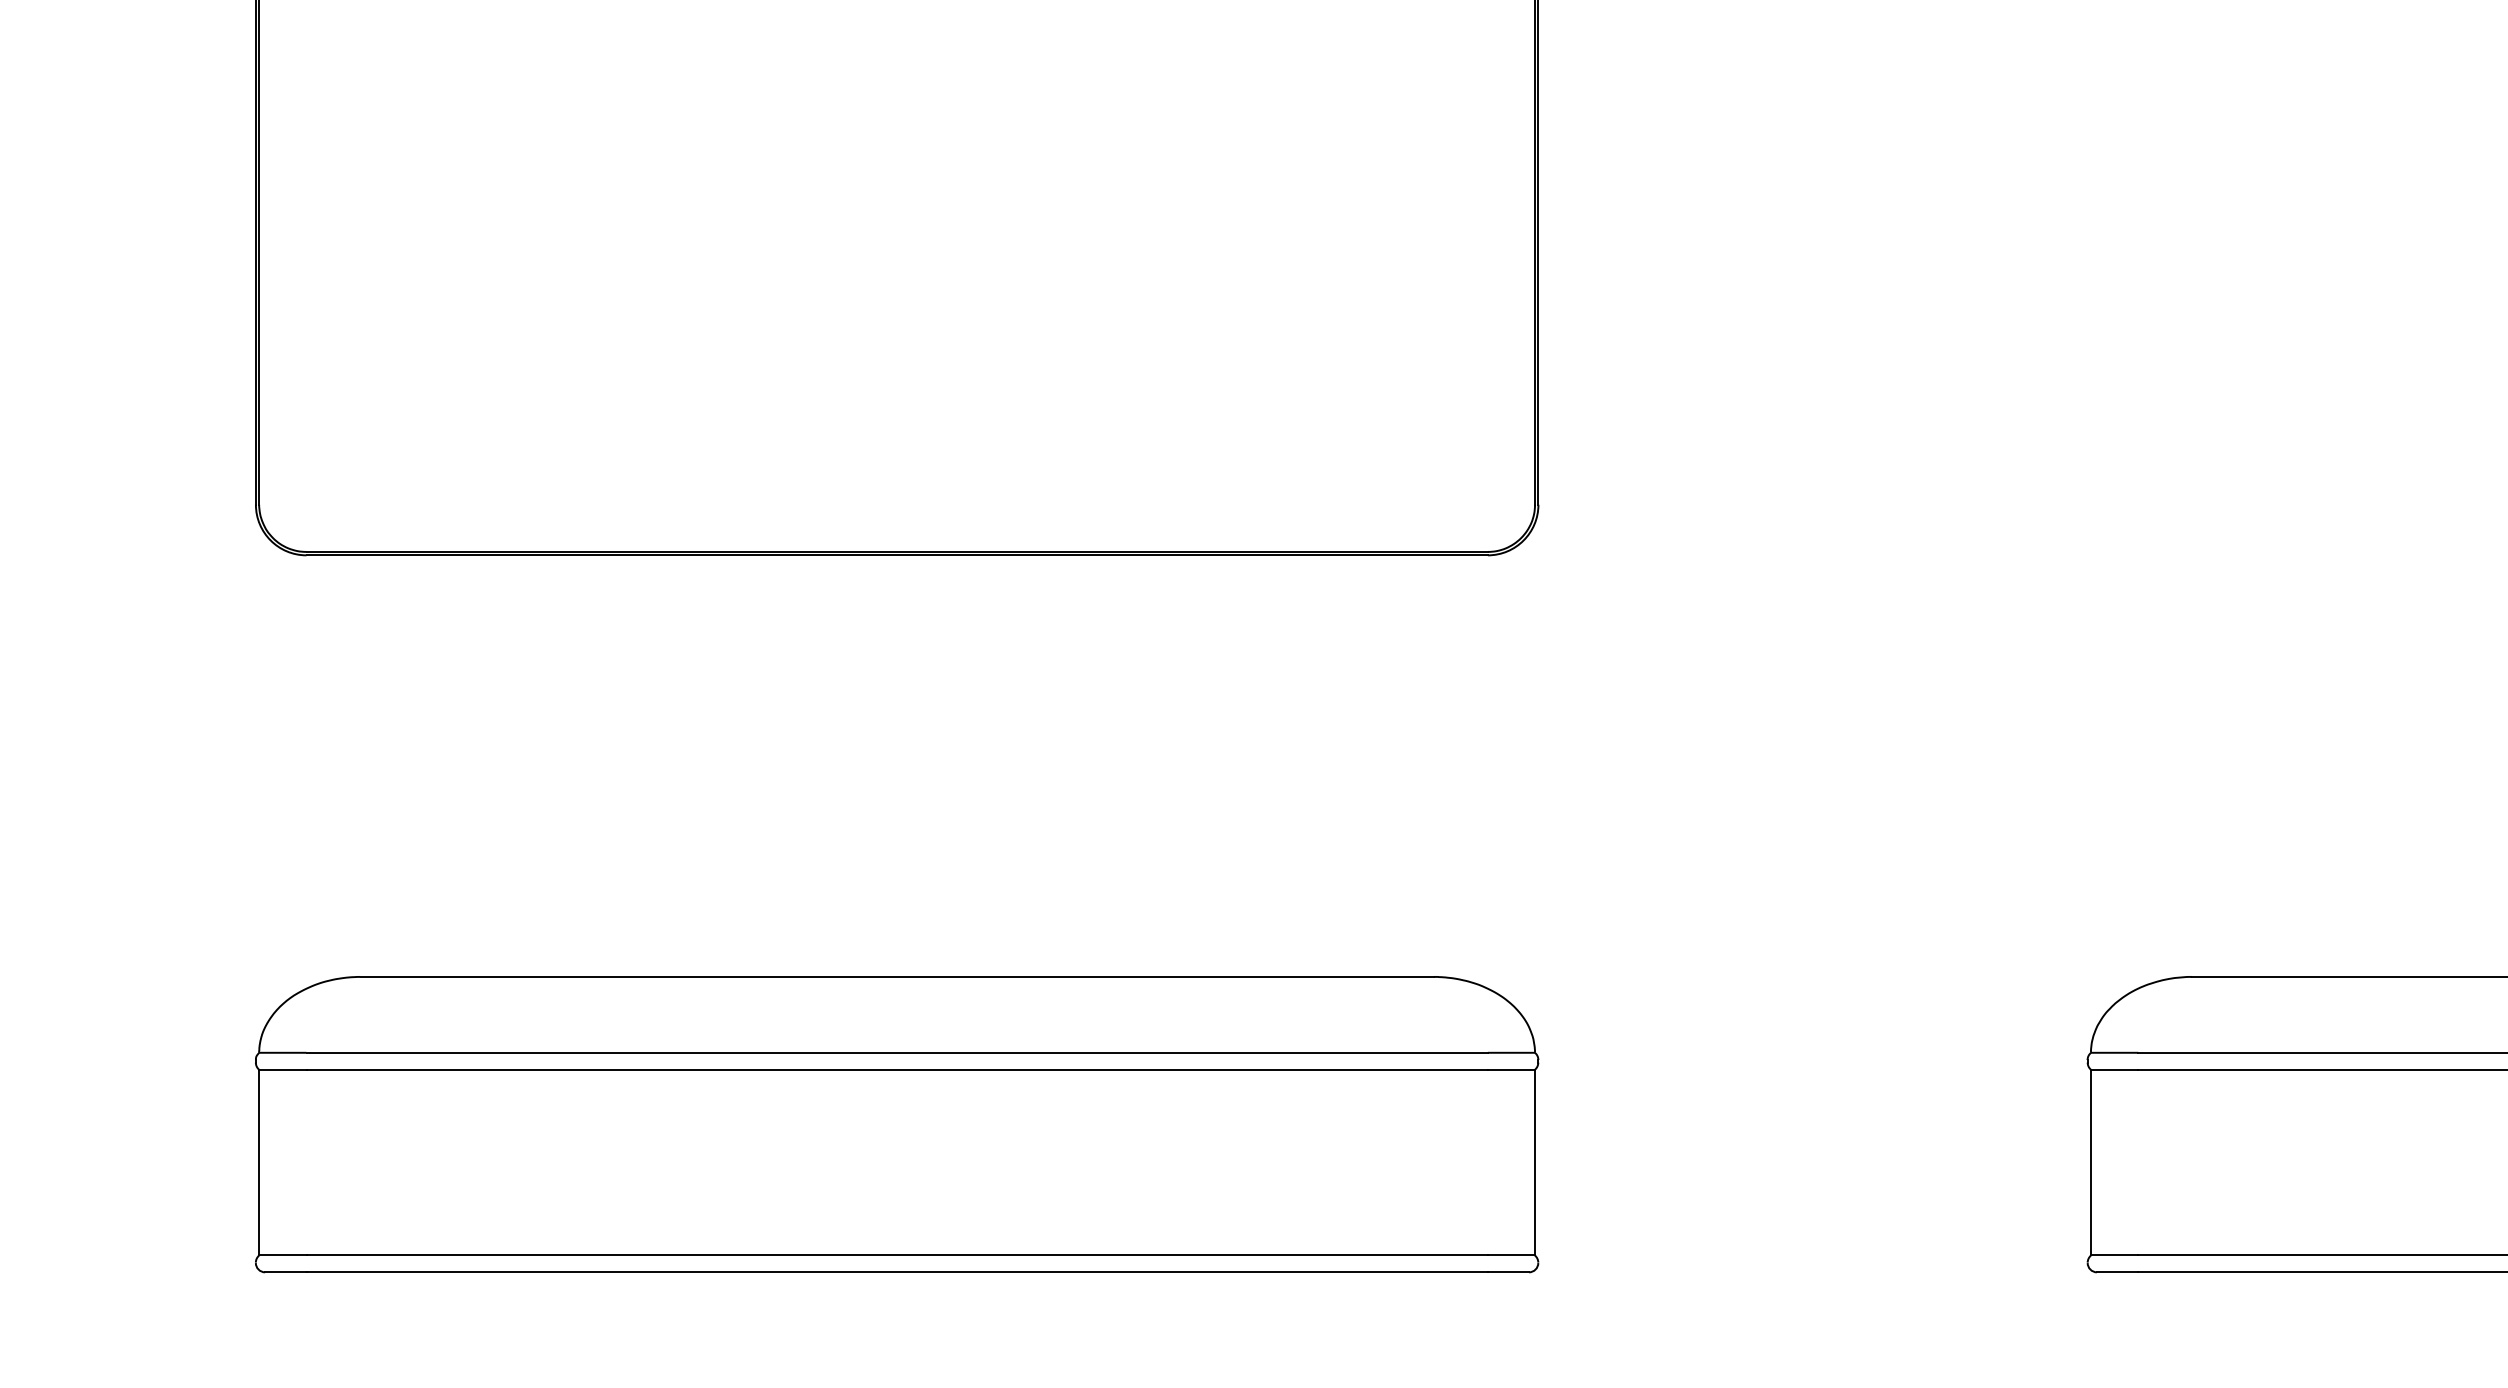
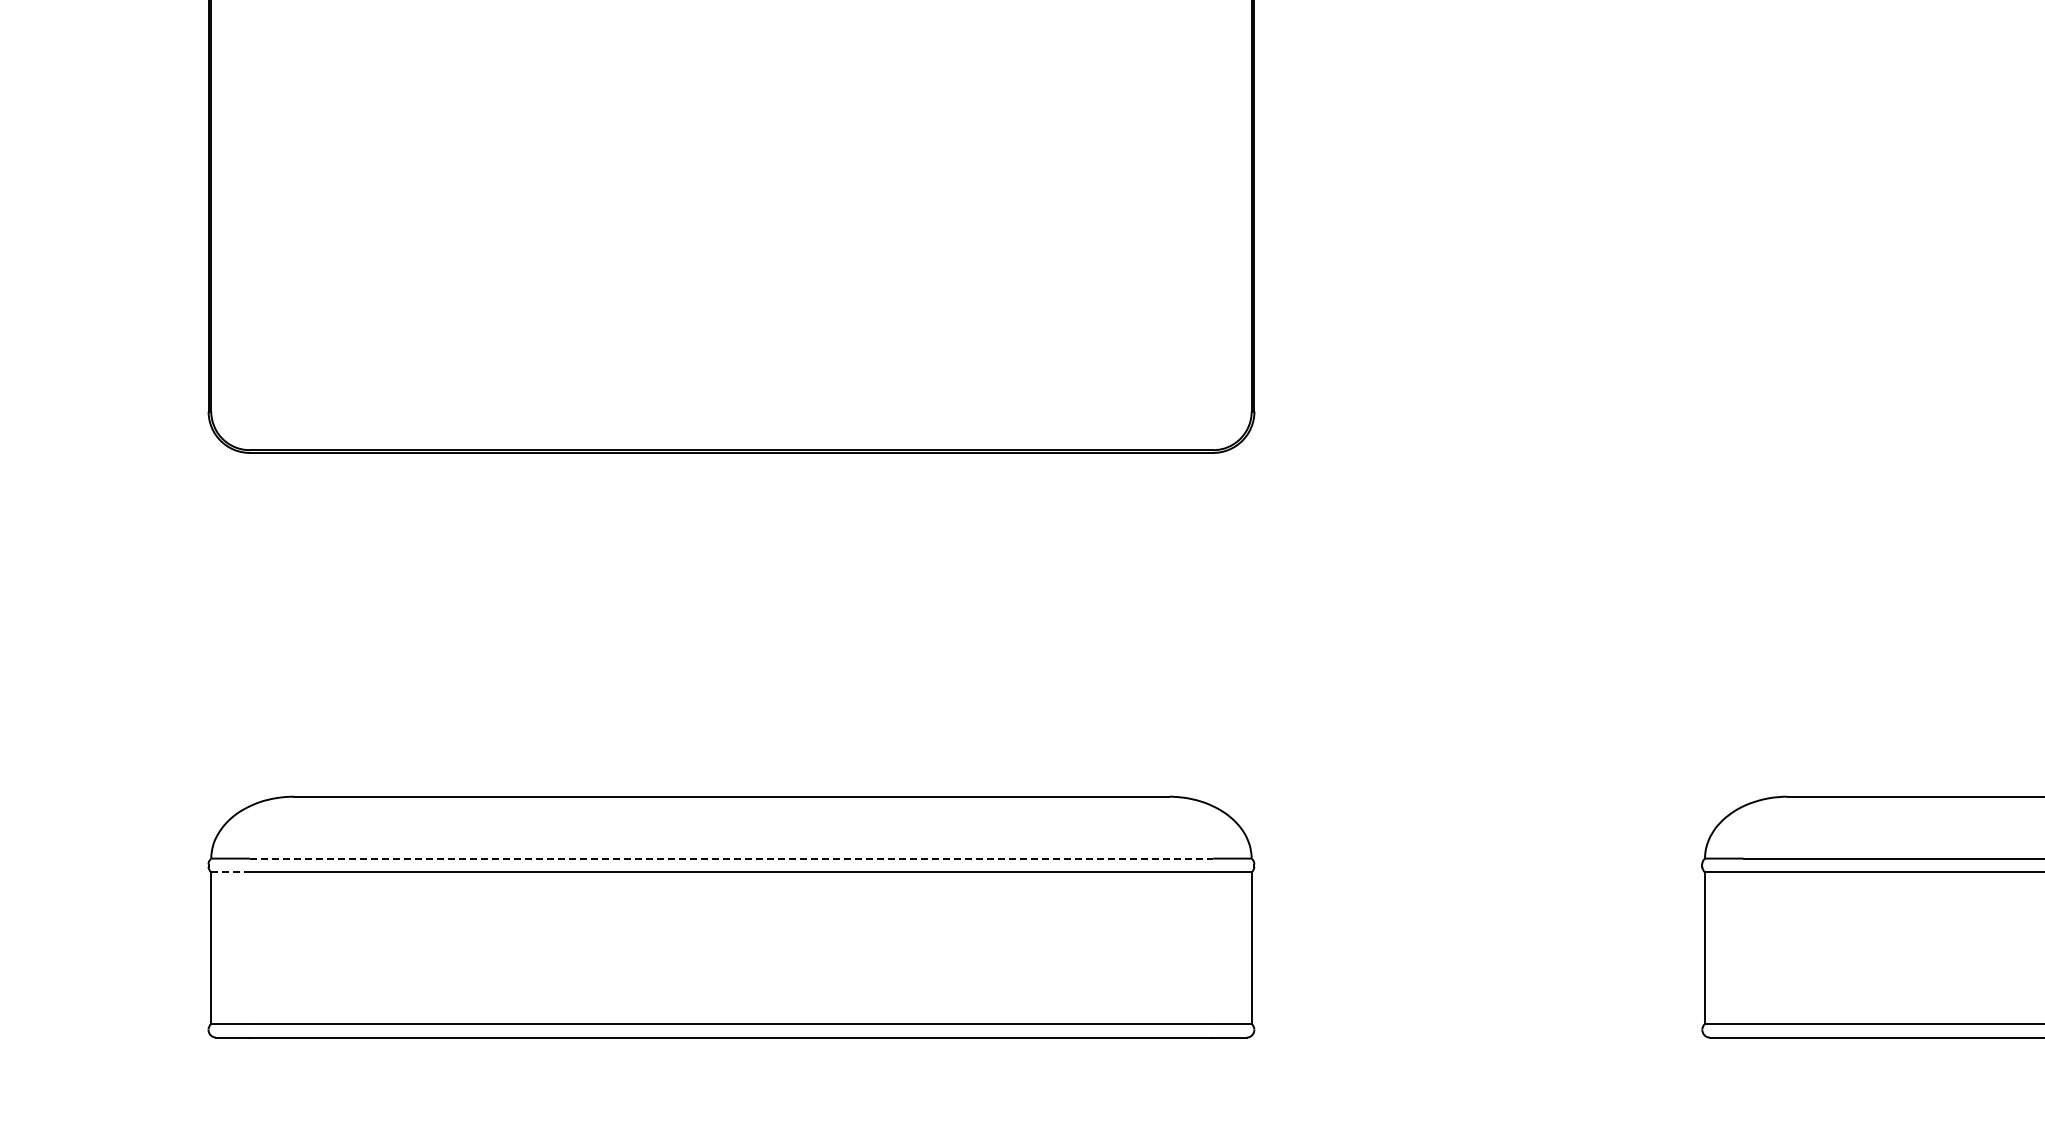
line: (897, 1052) -> (731, 858), solid -> dashed
line: (283, 1069) -> (231, 872), solid -> dashed

